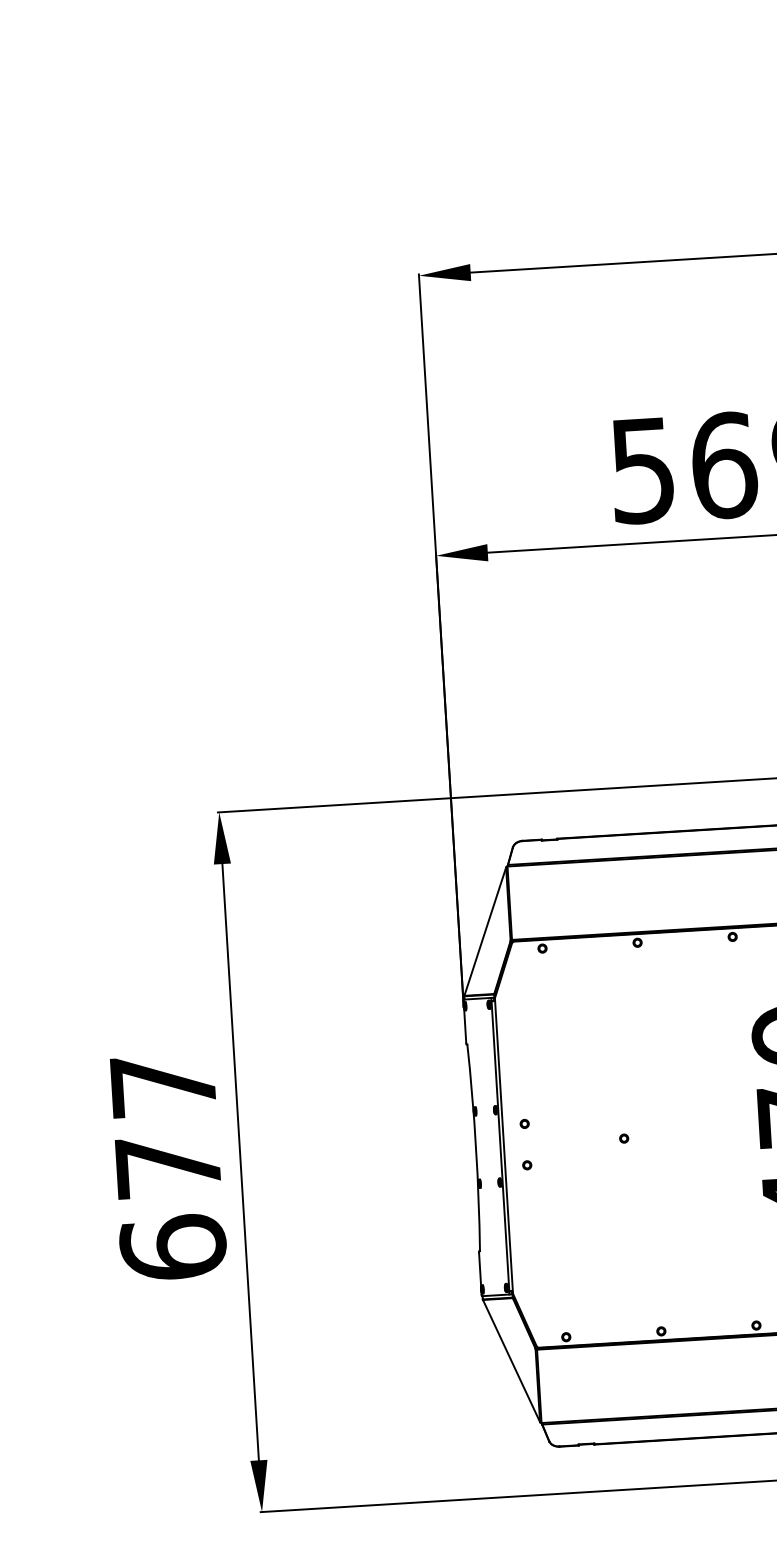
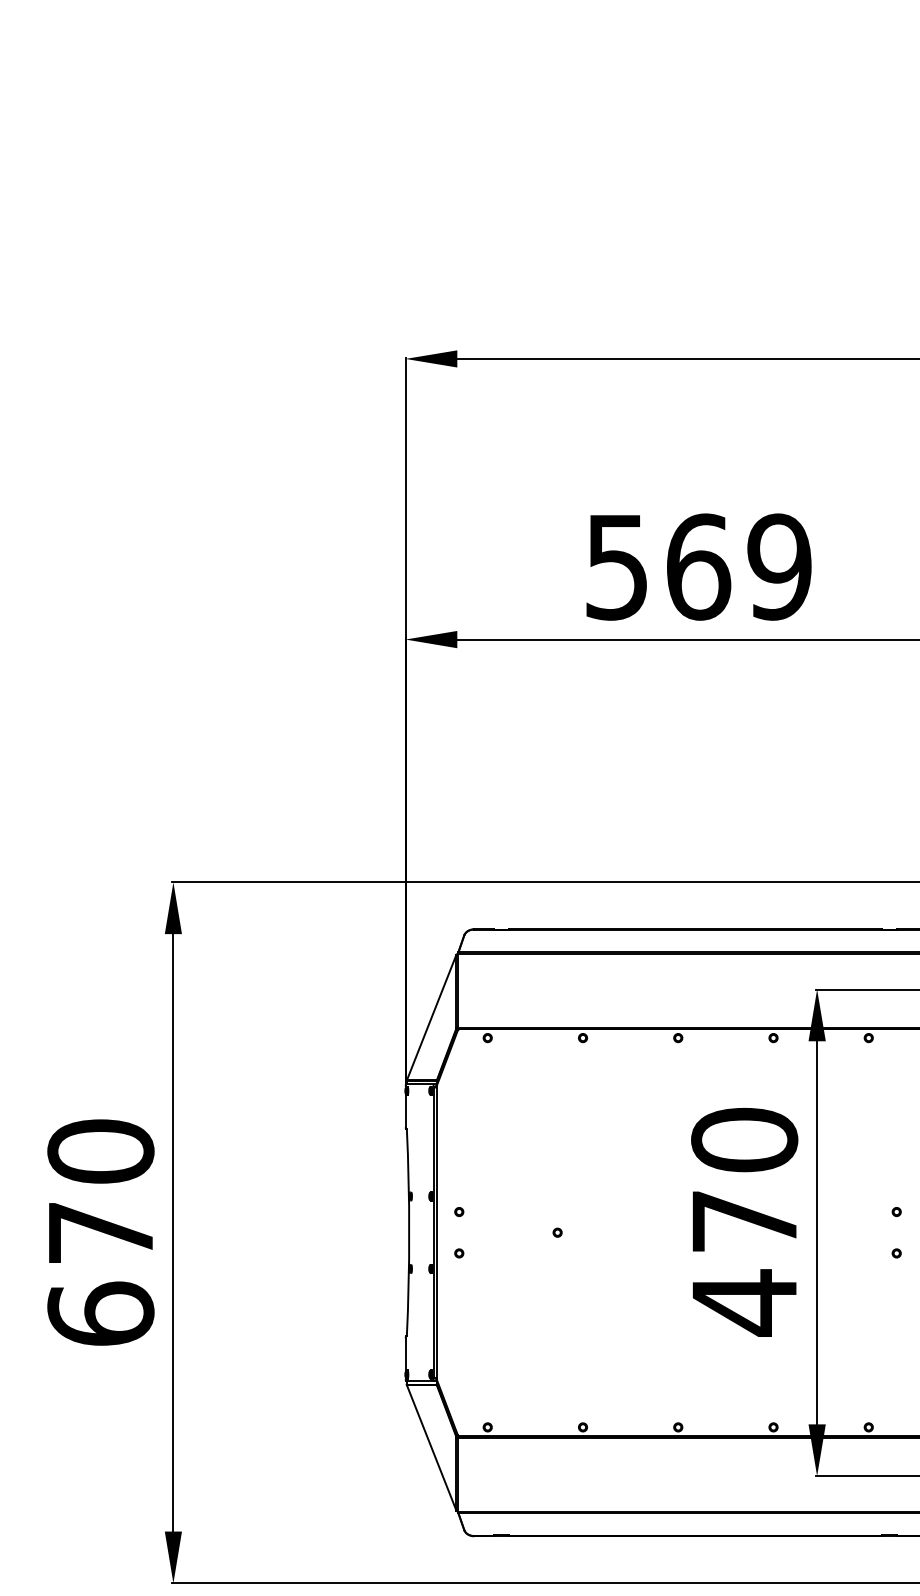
text: (162, 1085) -> (100, 1151), 677 -> 670

